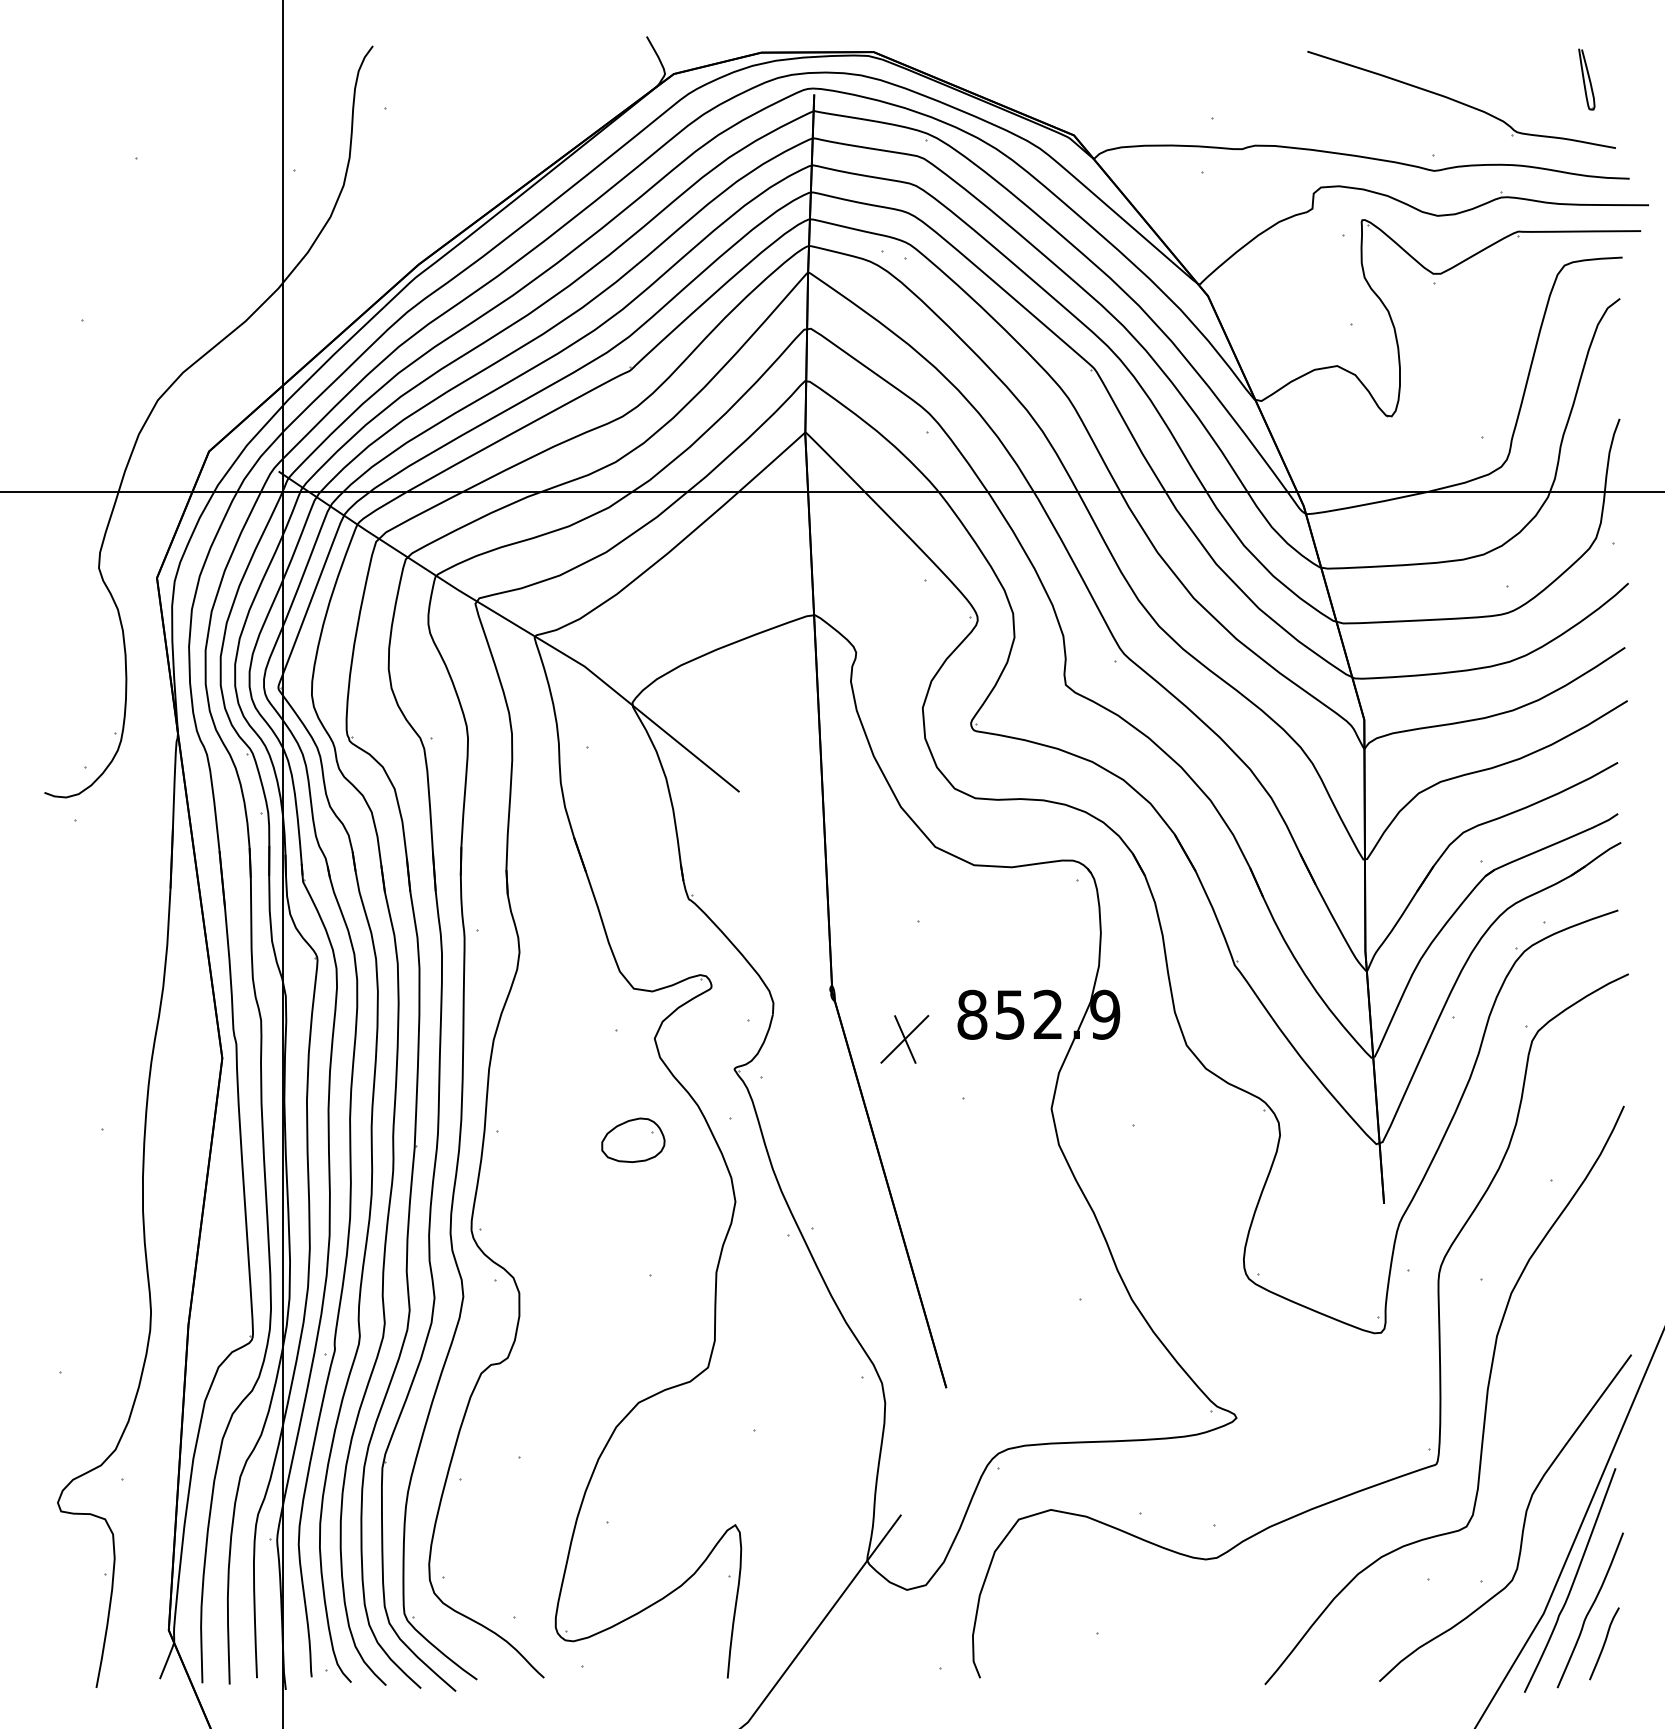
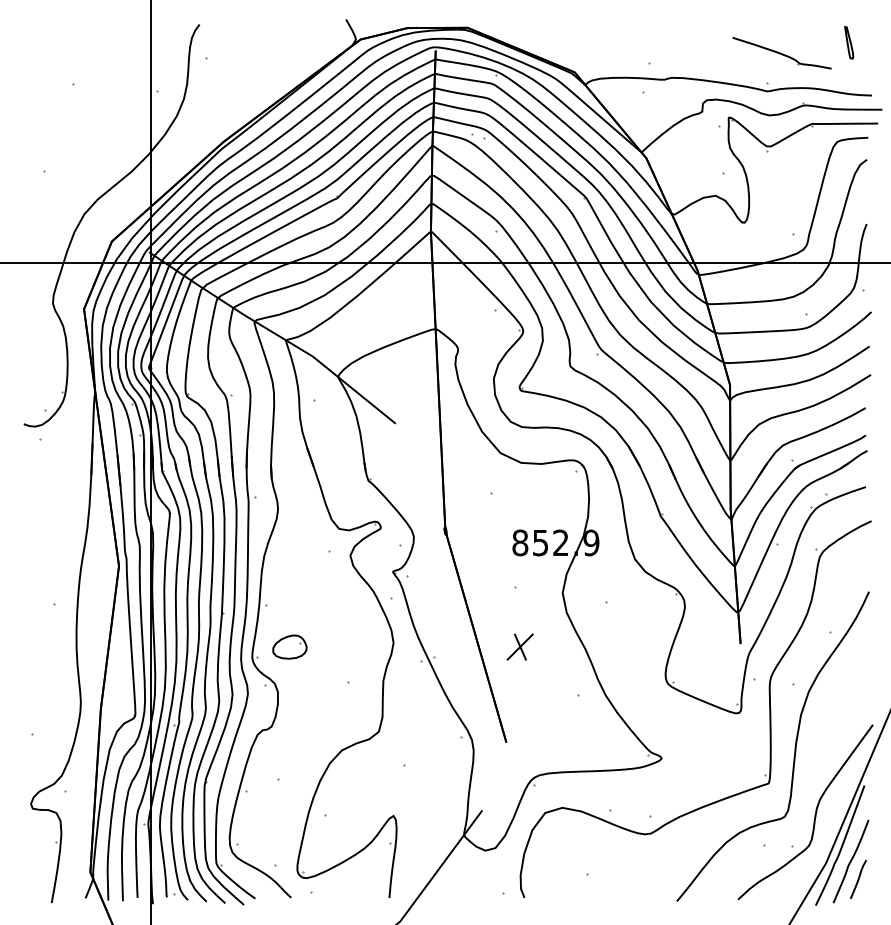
part: (1460, 98) -> (781, 52), size x0.6
part: (903, 1038) -> (519, 646), moved
part: (632, 1139) -> (289, 646), moved

